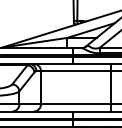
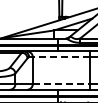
line: (75, 71) -> (60, 57), solid -> dashed
line: (76, 104) -> (61, 84), solid -> dashed

